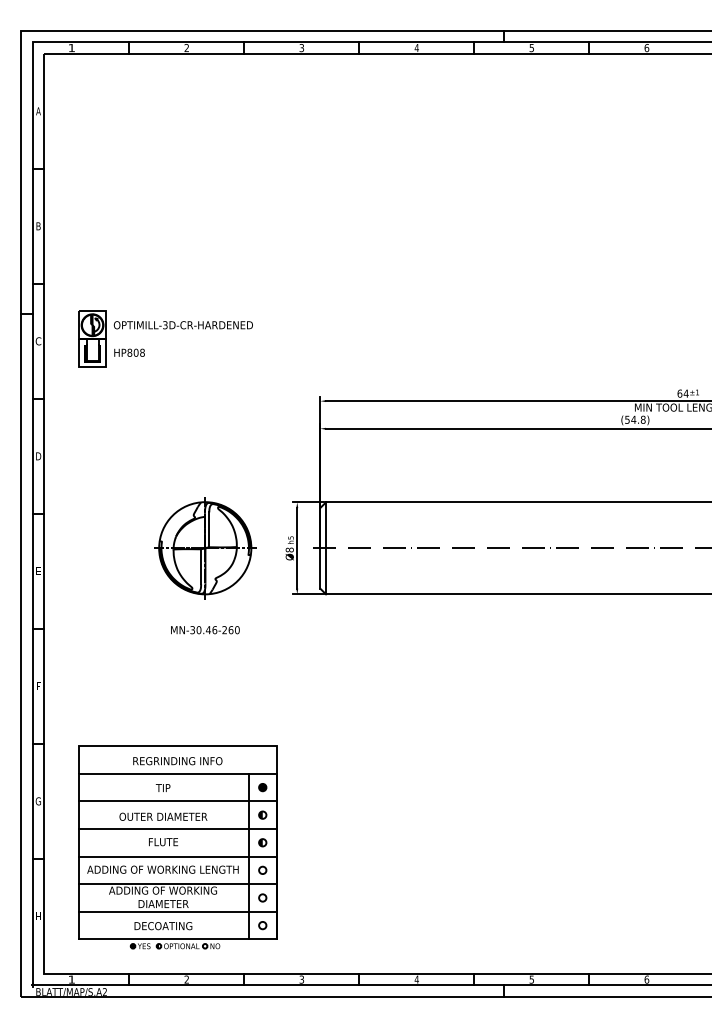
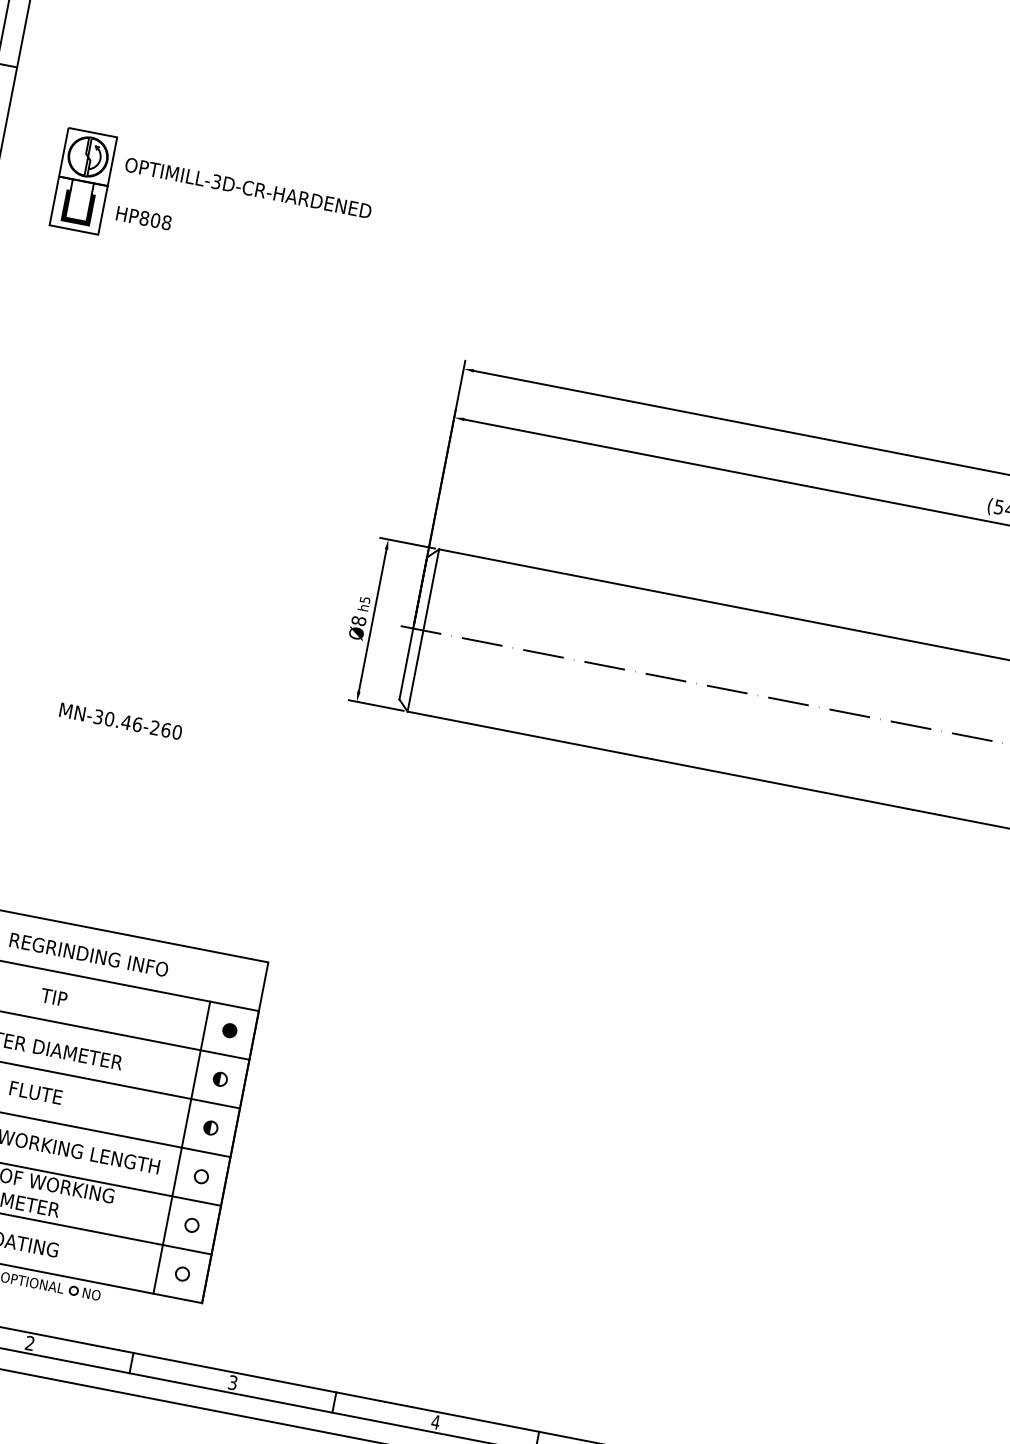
part: (205, 548) -> (210, 589), removed
text: (205, 630) -> (120, 722), moved

